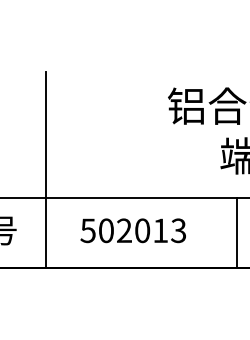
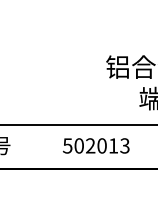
line: (45, 170) -> (28, 107), removed
text: (133, 230) -> (96, 145), moved
line: (236, 233) -> (149, 147), removed

